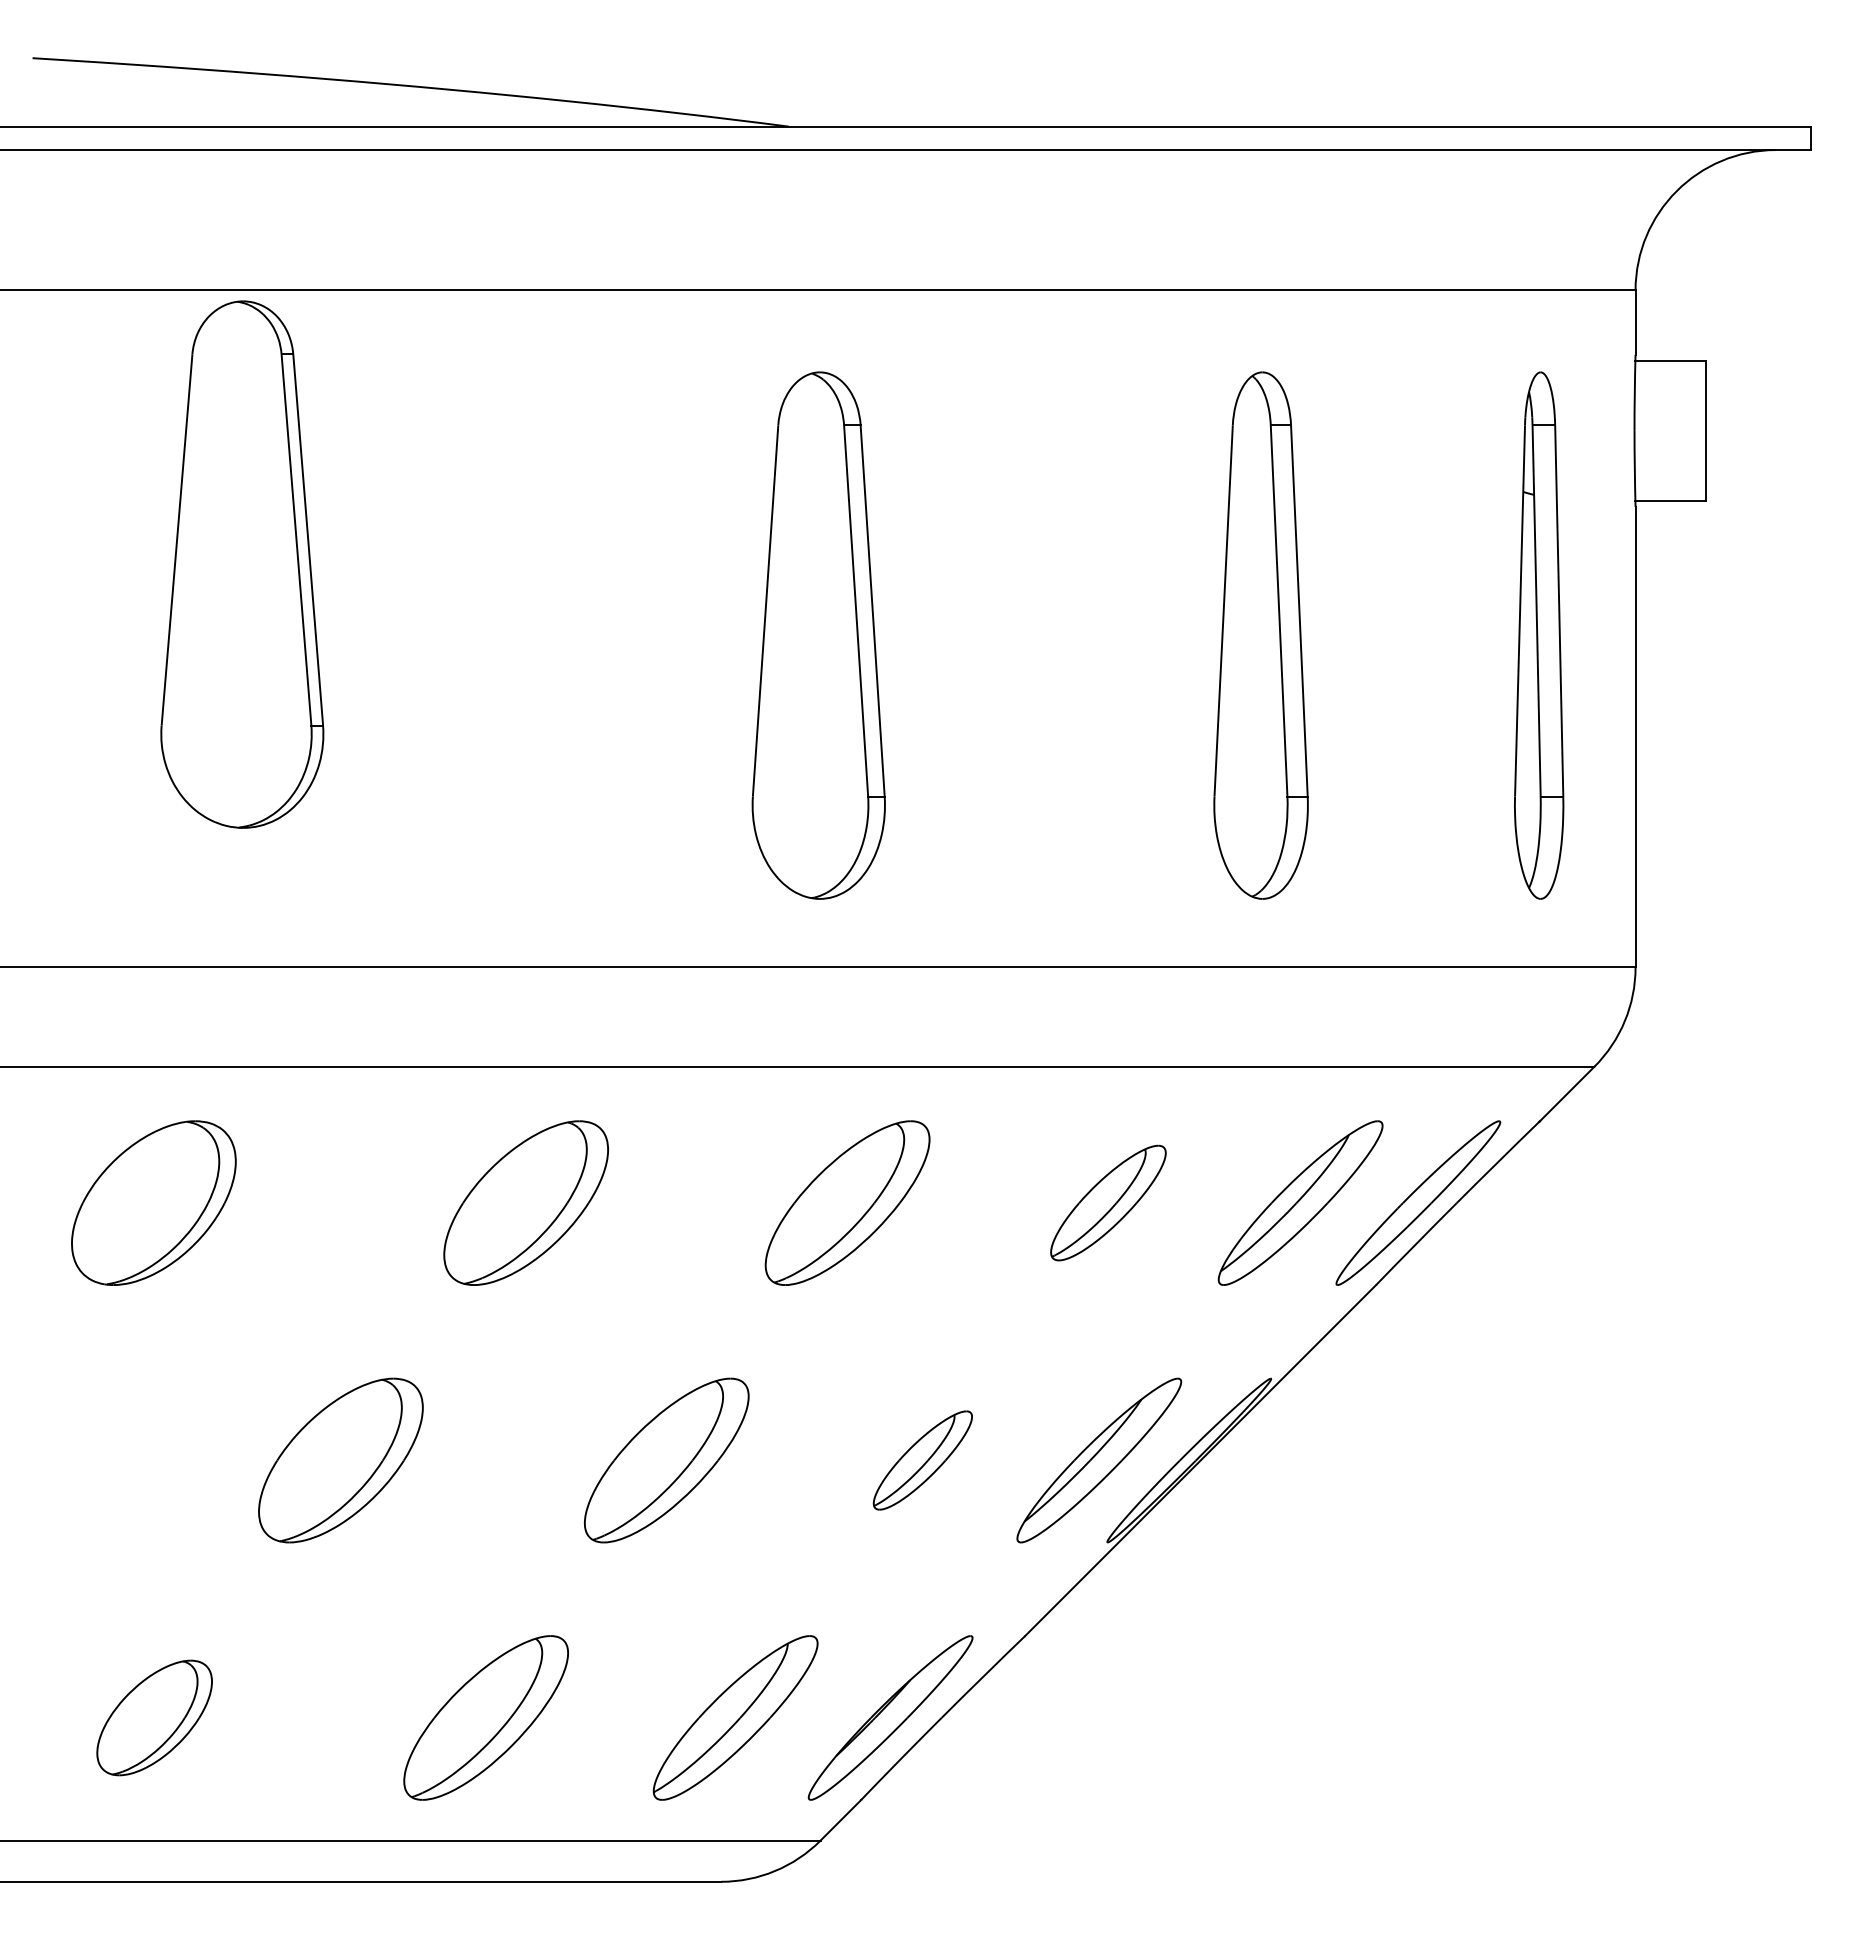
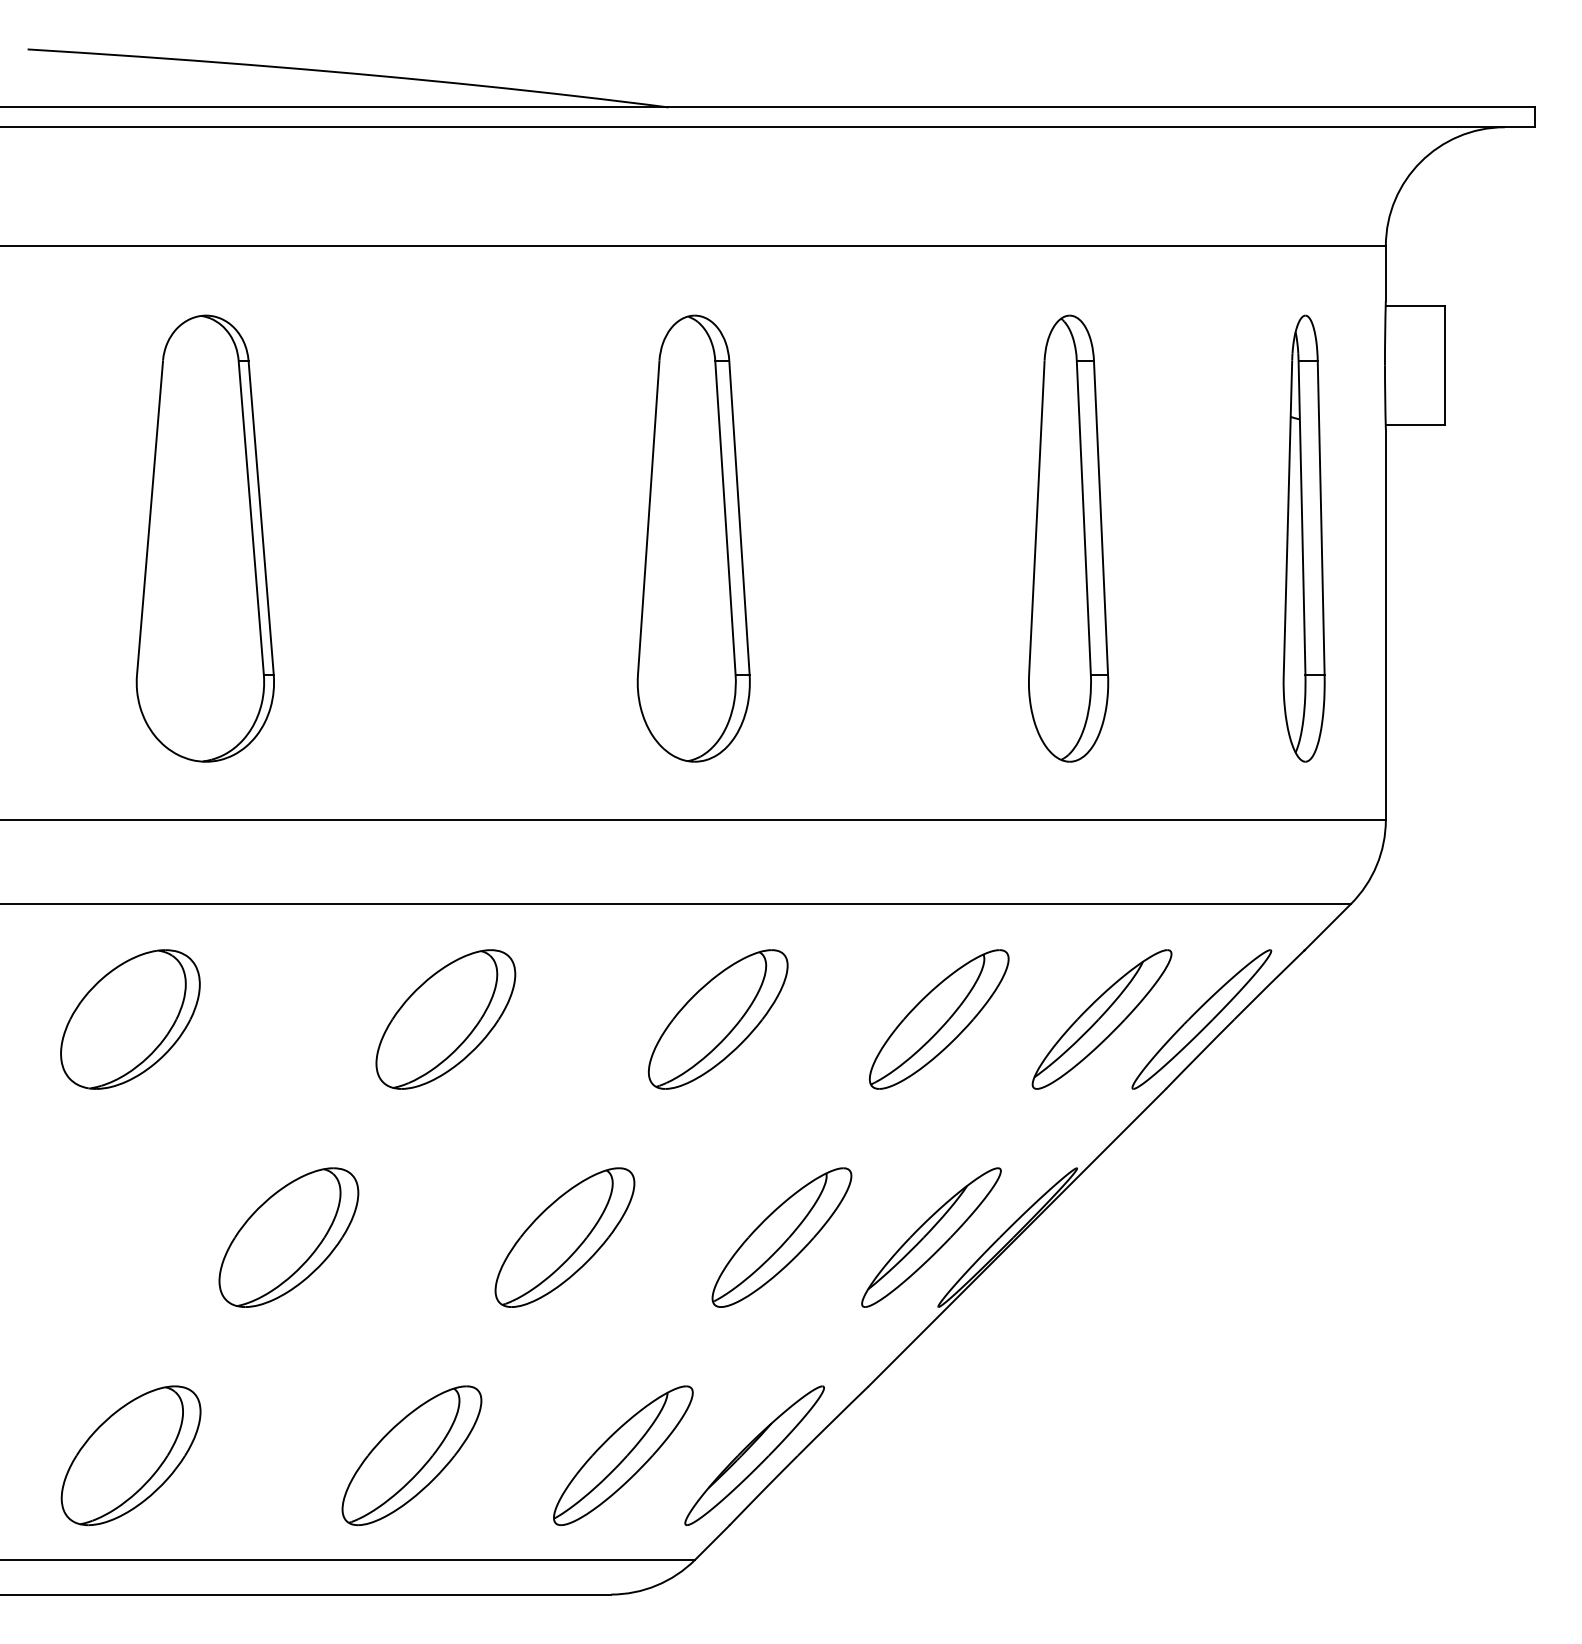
part: (242, 564) -> (205, 538), moved
part: (1108, 1202) -> (939, 1018), size x1.43
part: (922, 1460) -> (781, 1237), size x1.67
part: (154, 1717) -> (130, 1455), size x1.43

